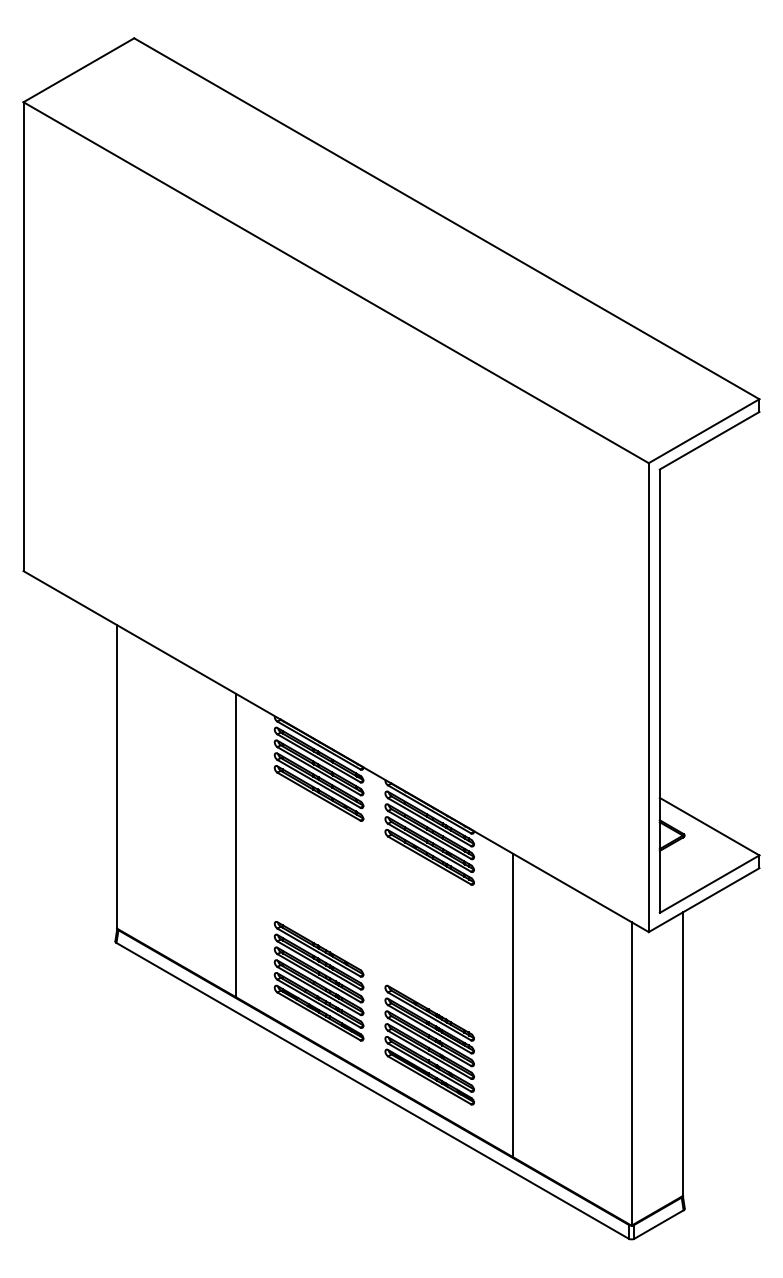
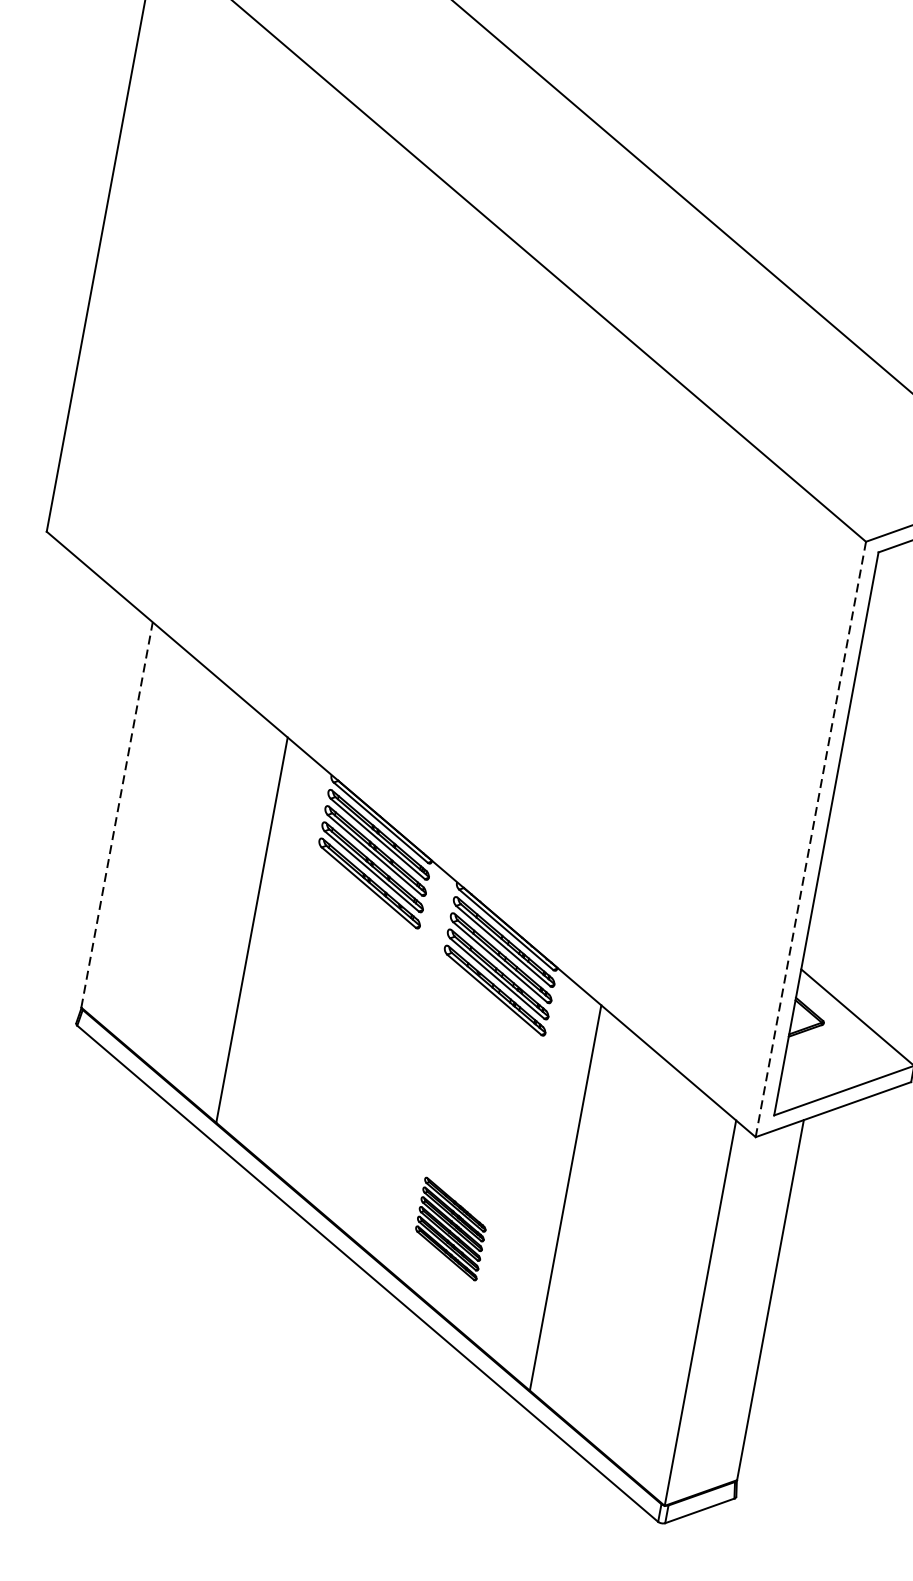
line: (648, 697) -> (810, 839), solid -> dashed
line: (117, 776) -> (117, 814), solid -> dashed
part: (318, 981) -> (324, 1122), removed
part: (429, 1044) -> (450, 1228), size x0.6

